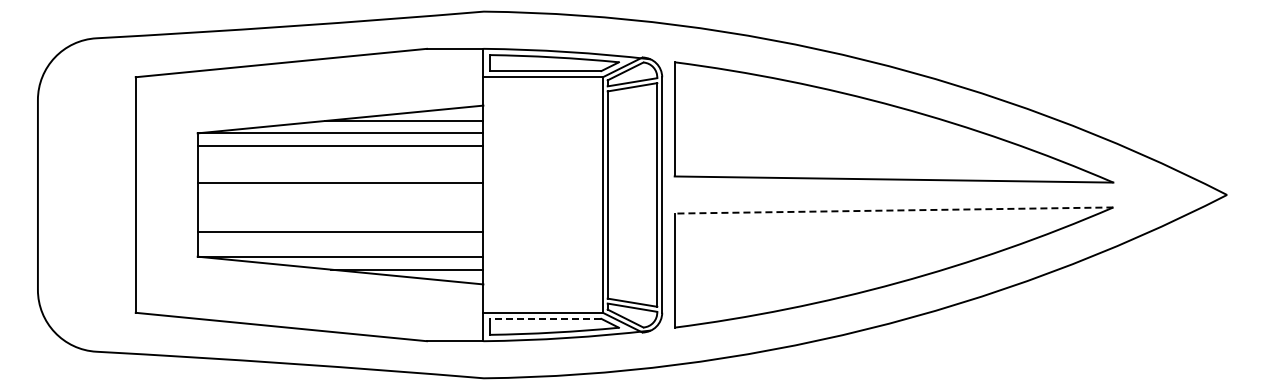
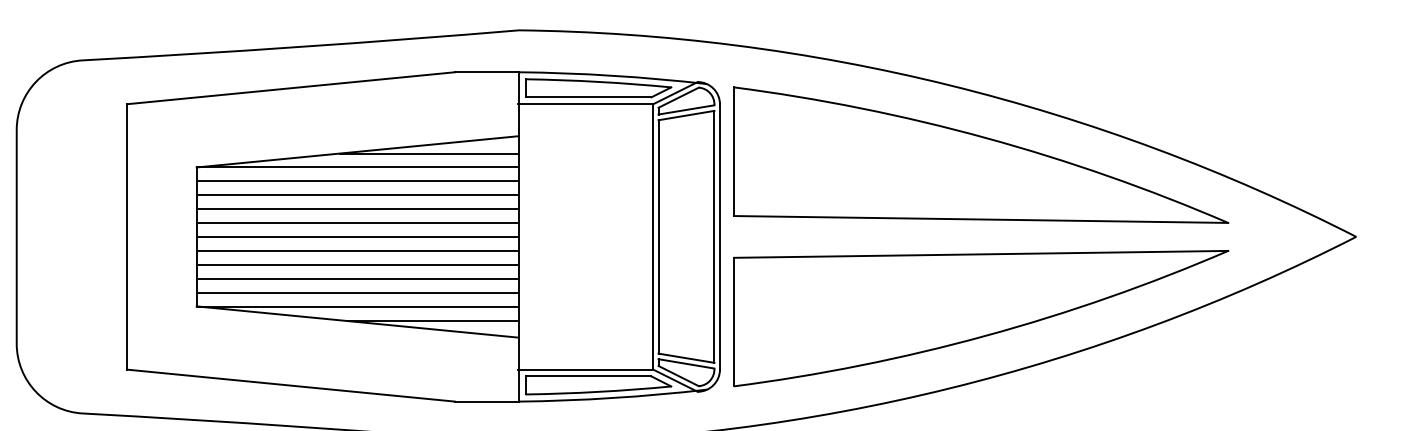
line: (339, 158) -> (356, 195), added
line: (339, 170) -> (356, 209), added
line: (339, 195) -> (356, 237), added
line: (339, 207) -> (356, 250), added
line: (893, 210) -> (980, 254), dashed -> solid
line: (339, 220) -> (356, 265), added
line: (339, 244) -> (356, 292), added
line: (545, 318) -> (588, 376), dashed -> solid

